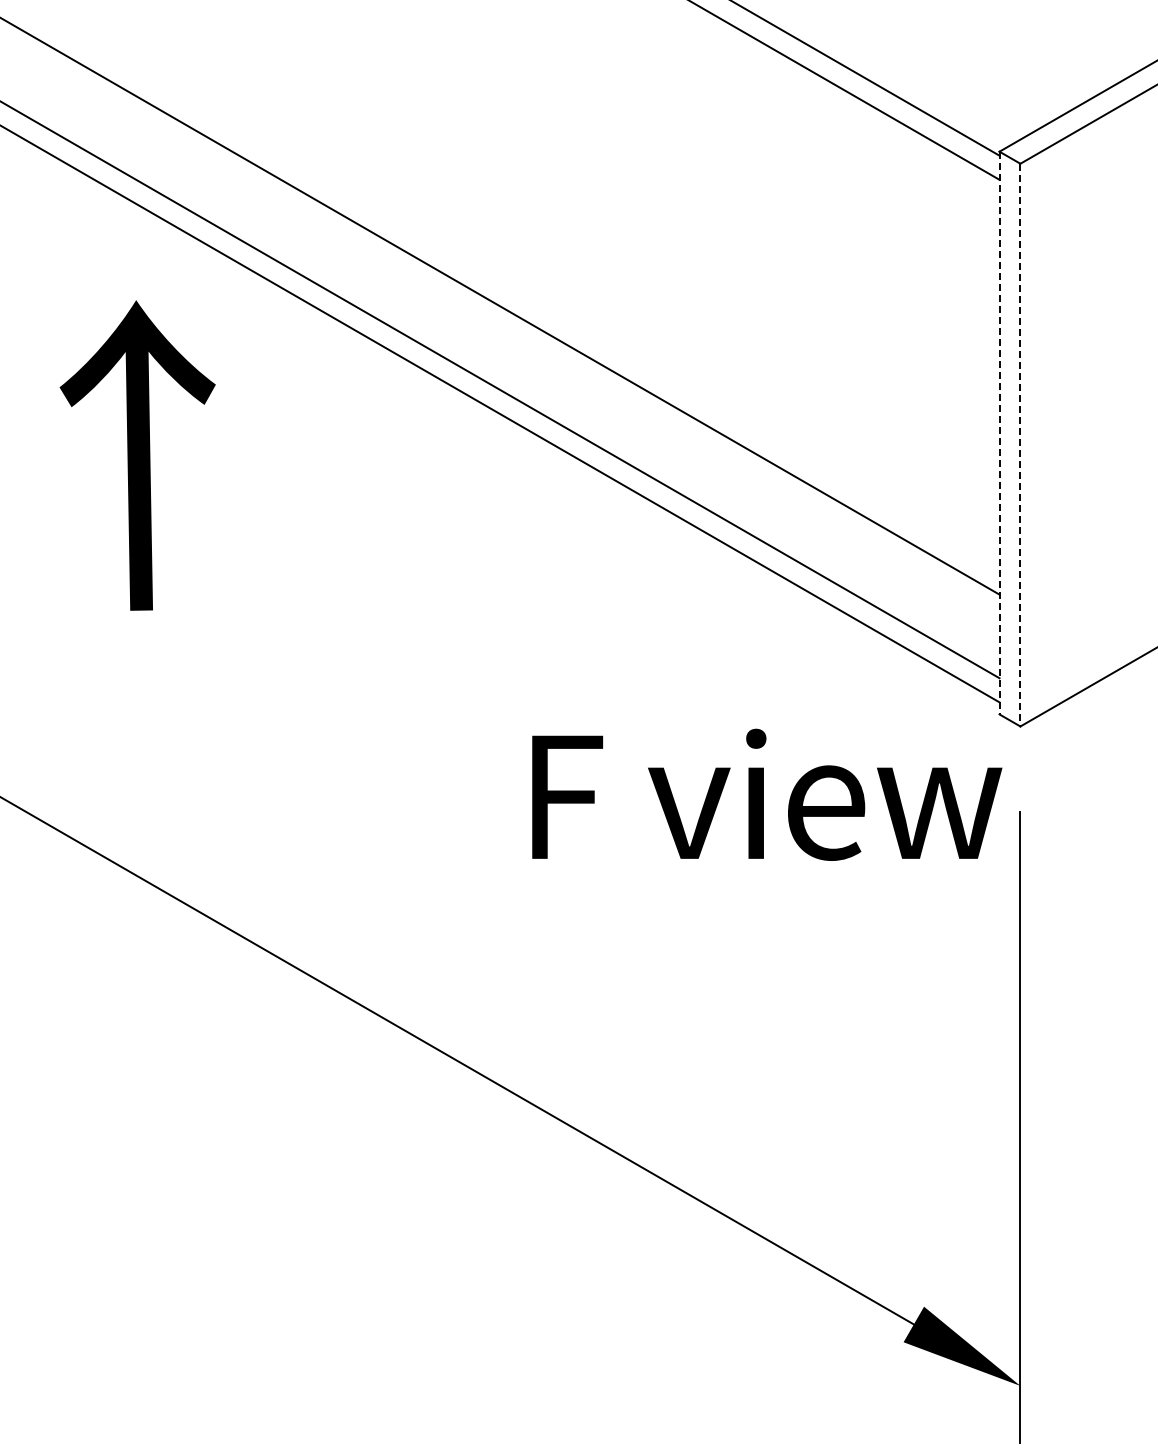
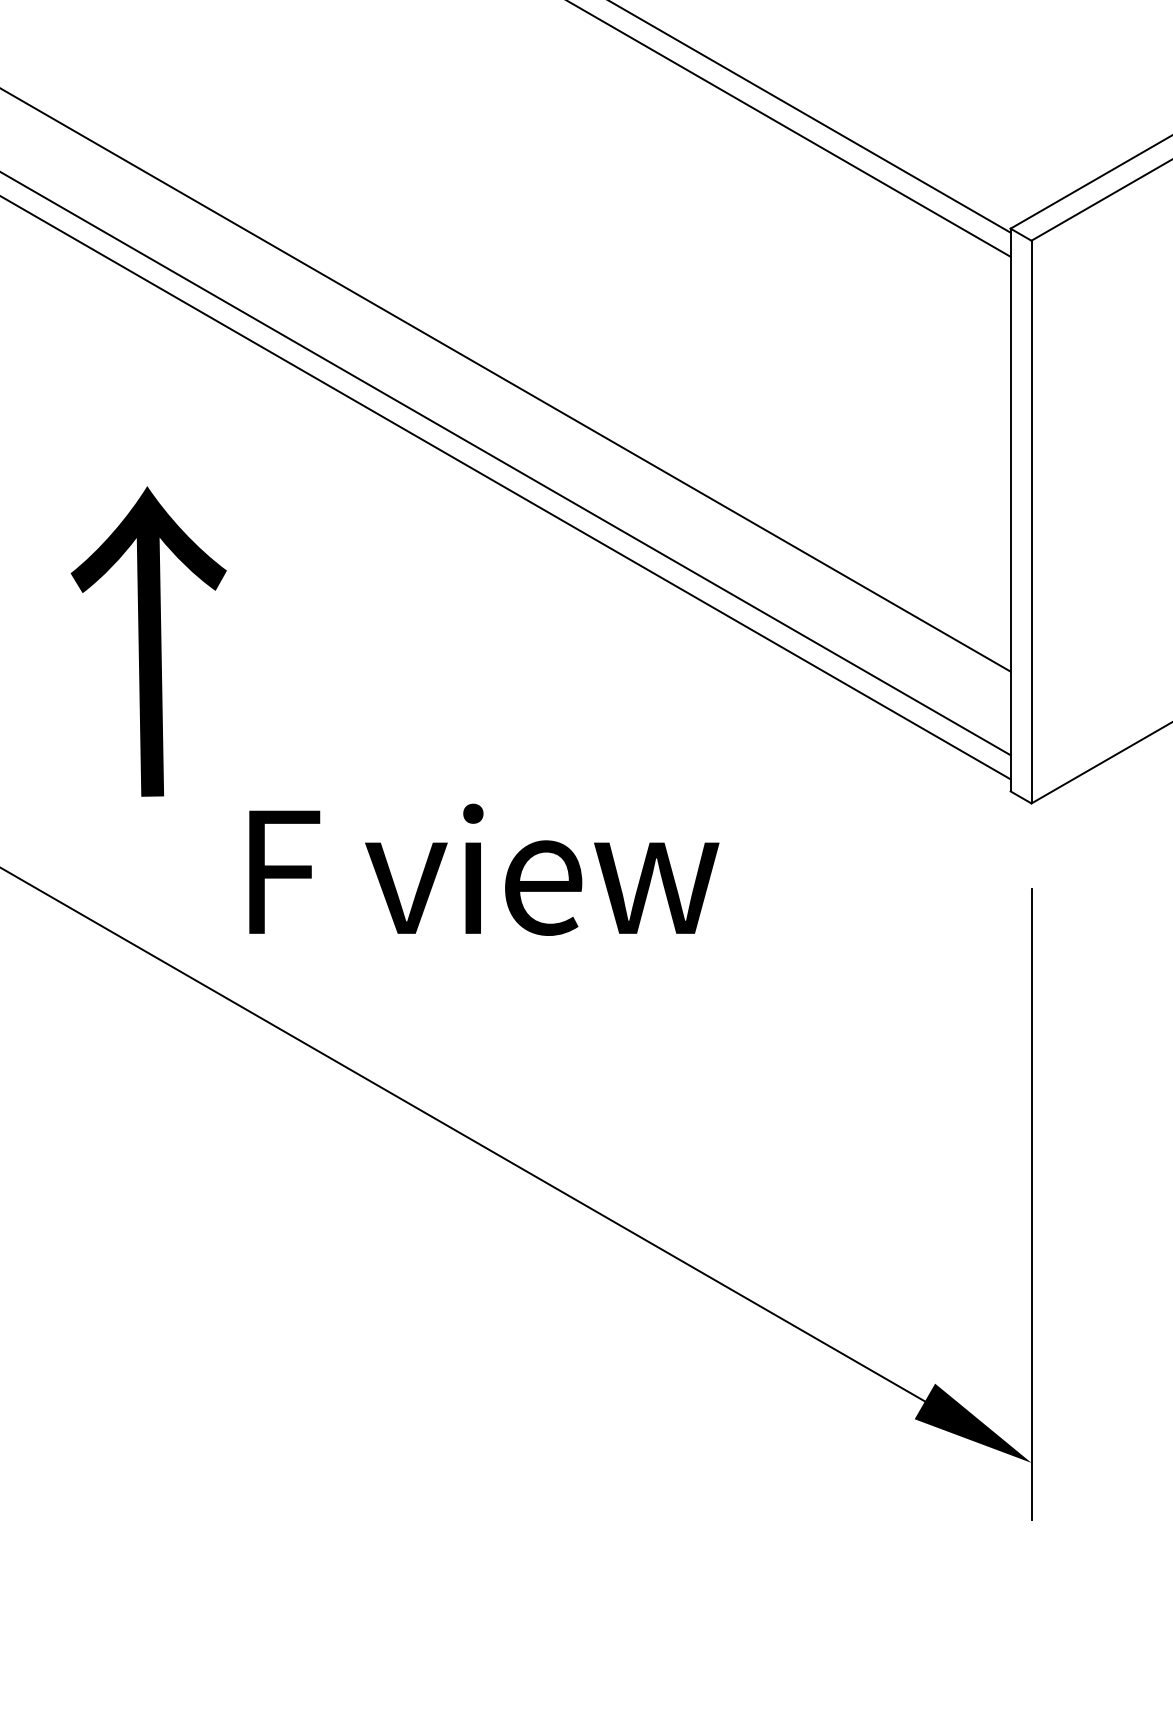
line: (999, 433) -> (1010, 510), dashed -> solid
line: (1020, 445) -> (1031, 522), dashed -> solid
text: (137, 455) -> (148, 641), moved
text: (767, 794) -> (484, 869), moved

